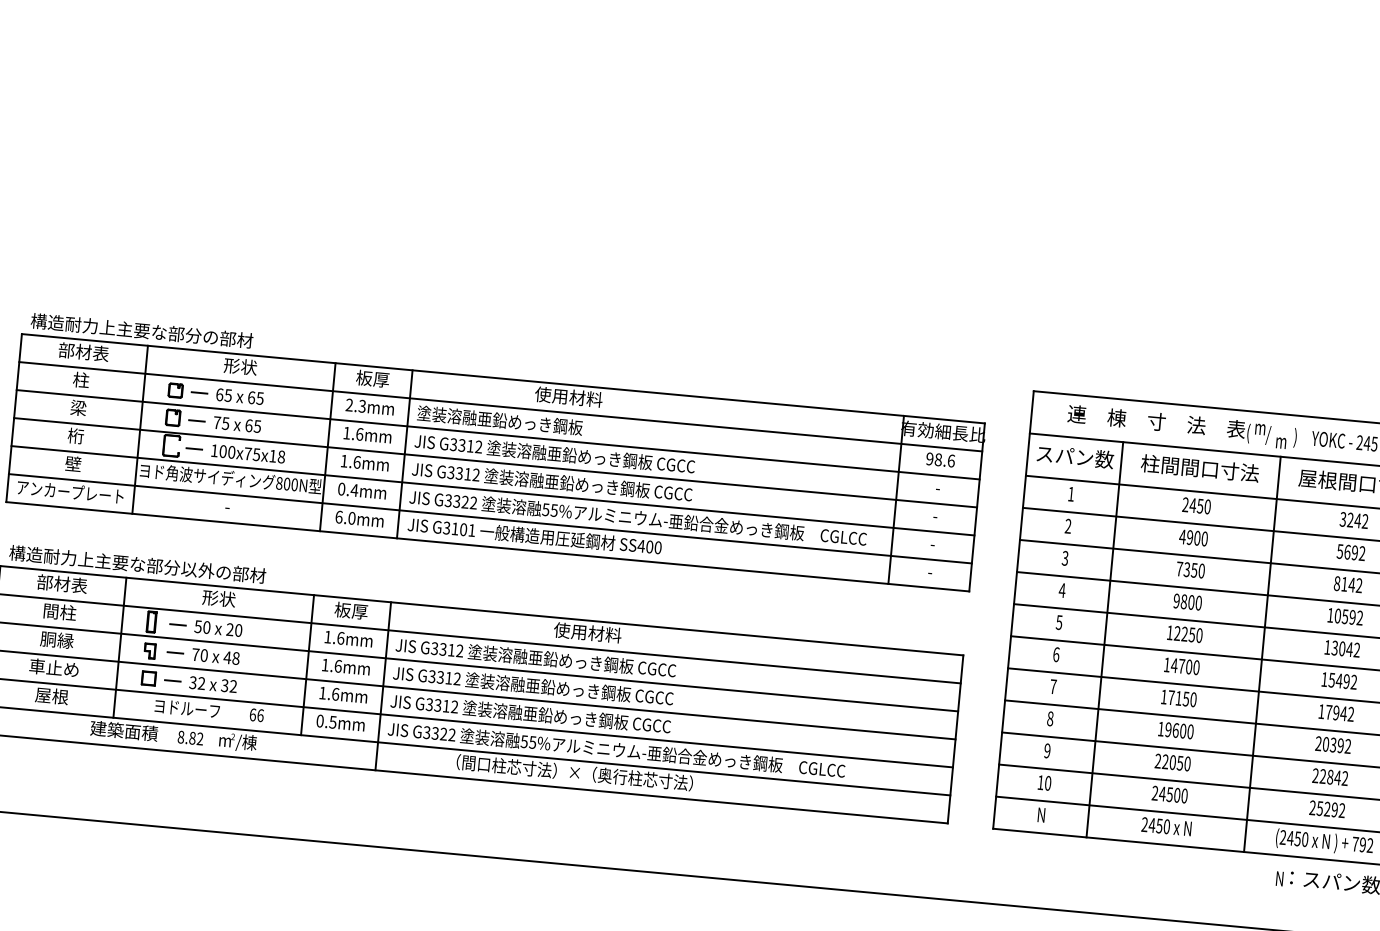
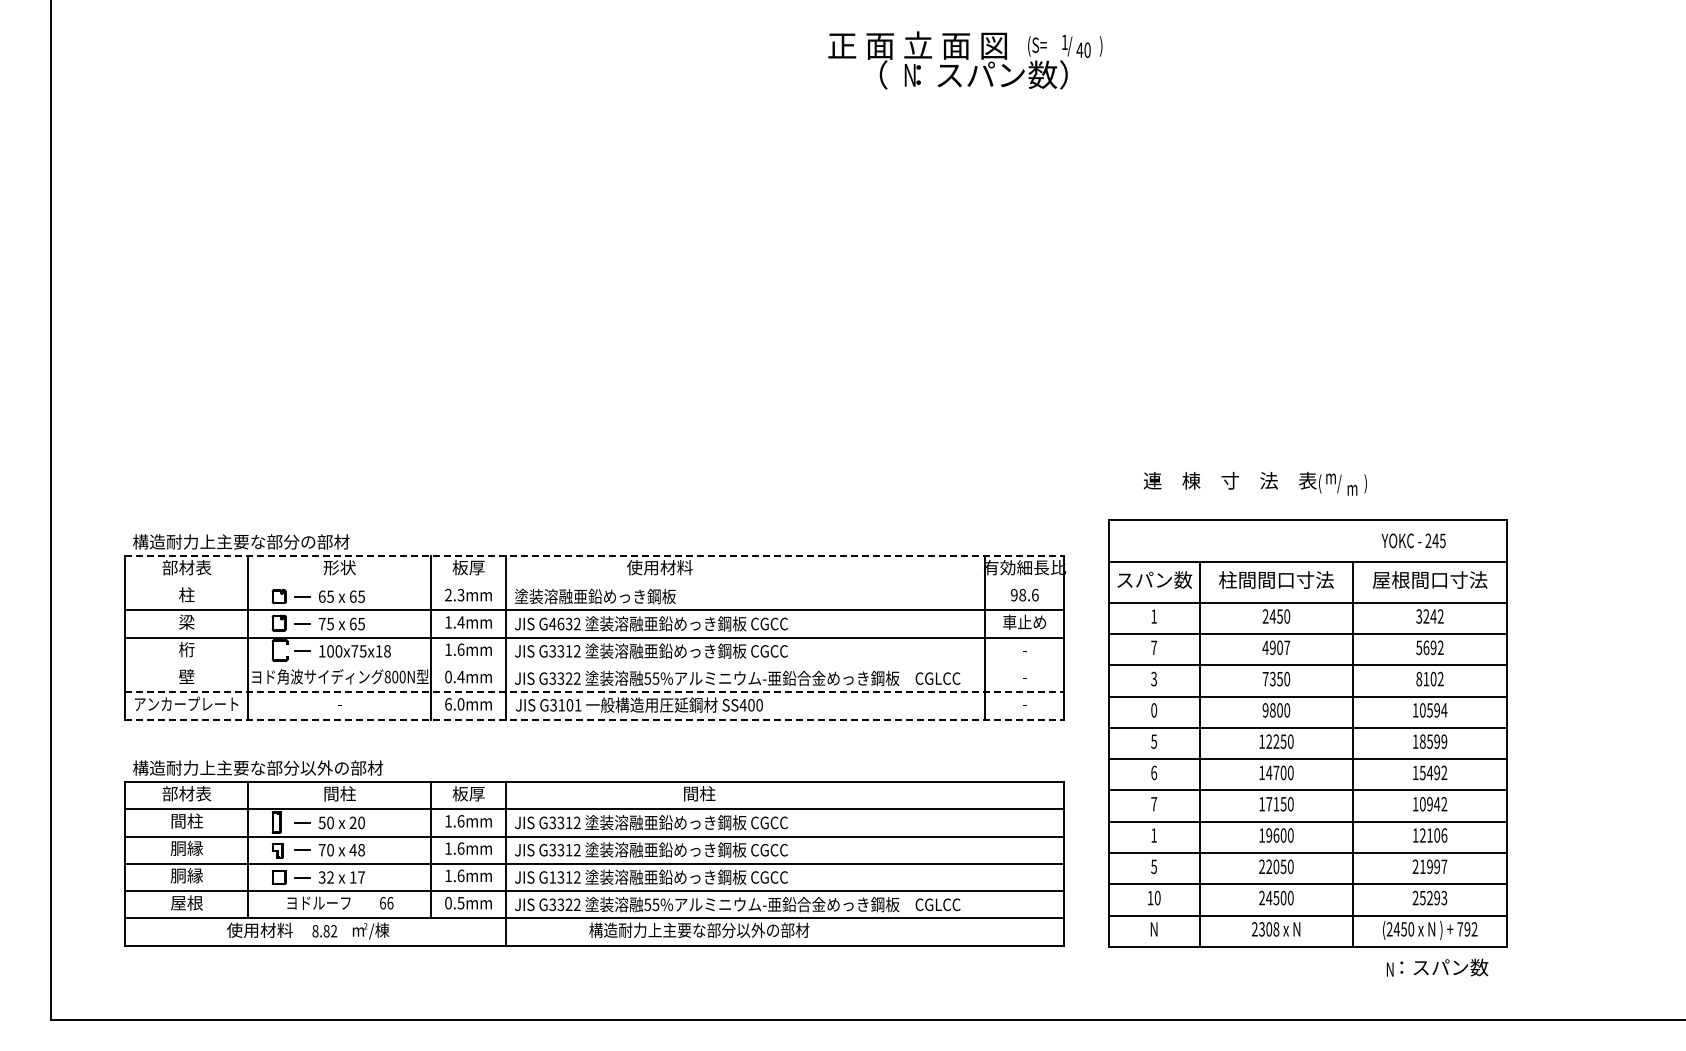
line: (504, 378) -> (595, 555), solid -> dashed
line: (500, 407) -> (594, 583), removed
text: (1181, 426) -> (1254, 483), moved
text: (359, 434) -> (460, 622), 1.6mm -> 1.4mm
text: (461, 444) -> (560, 623), G3312 -> G4632
text: (937, 487) -> (1024, 621), - -> 車止め
line: (492, 491) -> (594, 665), removed
line: (491, 519) -> (595, 692), solid -> dashed
text: (1068, 526) -> (1154, 647), 2 -> 7
text: (1205, 538) -> (1287, 647), 4900 -> 4907
line: (488, 546) -> (595, 719), solid -> dashed
text: (1351, 584) -> (1433, 678), 8142 -> 8102
text: (1061, 590) -> (1153, 710), 4 -> 0
text: (218, 598) -> (339, 793), 形状 -> 間柱
text: (1360, 618) -> (1444, 710), 10592 -> 10594
text: (588, 632) -> (699, 793), 使用材料 -> 間柱
text: (1345, 649) -> (1433, 741), 13042 -> 18599
text: (54, 667) -> (186, 875), 車止め -> 胴縁
text: (228, 686) -> (356, 877), 32 -> 17
text: (429, 704) -> (552, 877), G3312 -> G1312
text: (1328, 712) -> (1422, 804), 17942 -> 10942
text: (1050, 718) -> (1154, 835), 8 -> 1
text: (123, 730) -> (259, 929), 建築面積 -> 使用材料
text: (1332, 745) -> (1429, 835), 20392 -> 12106
text: (1046, 750) -> (1153, 866), 9 -> 5
text: (575, 773) -> (699, 930), （間口柱芯寸法）×（奥行柱芯寸法） -> 構造耐力上主要な部分以外の部材
text: (1334, 777) -> (1433, 866), 22842 -> 21997
text: (1342, 811) -> (1444, 898), 25292 -> 25293
text: (1158, 826) -> (1268, 929), 2450 -> 2308

